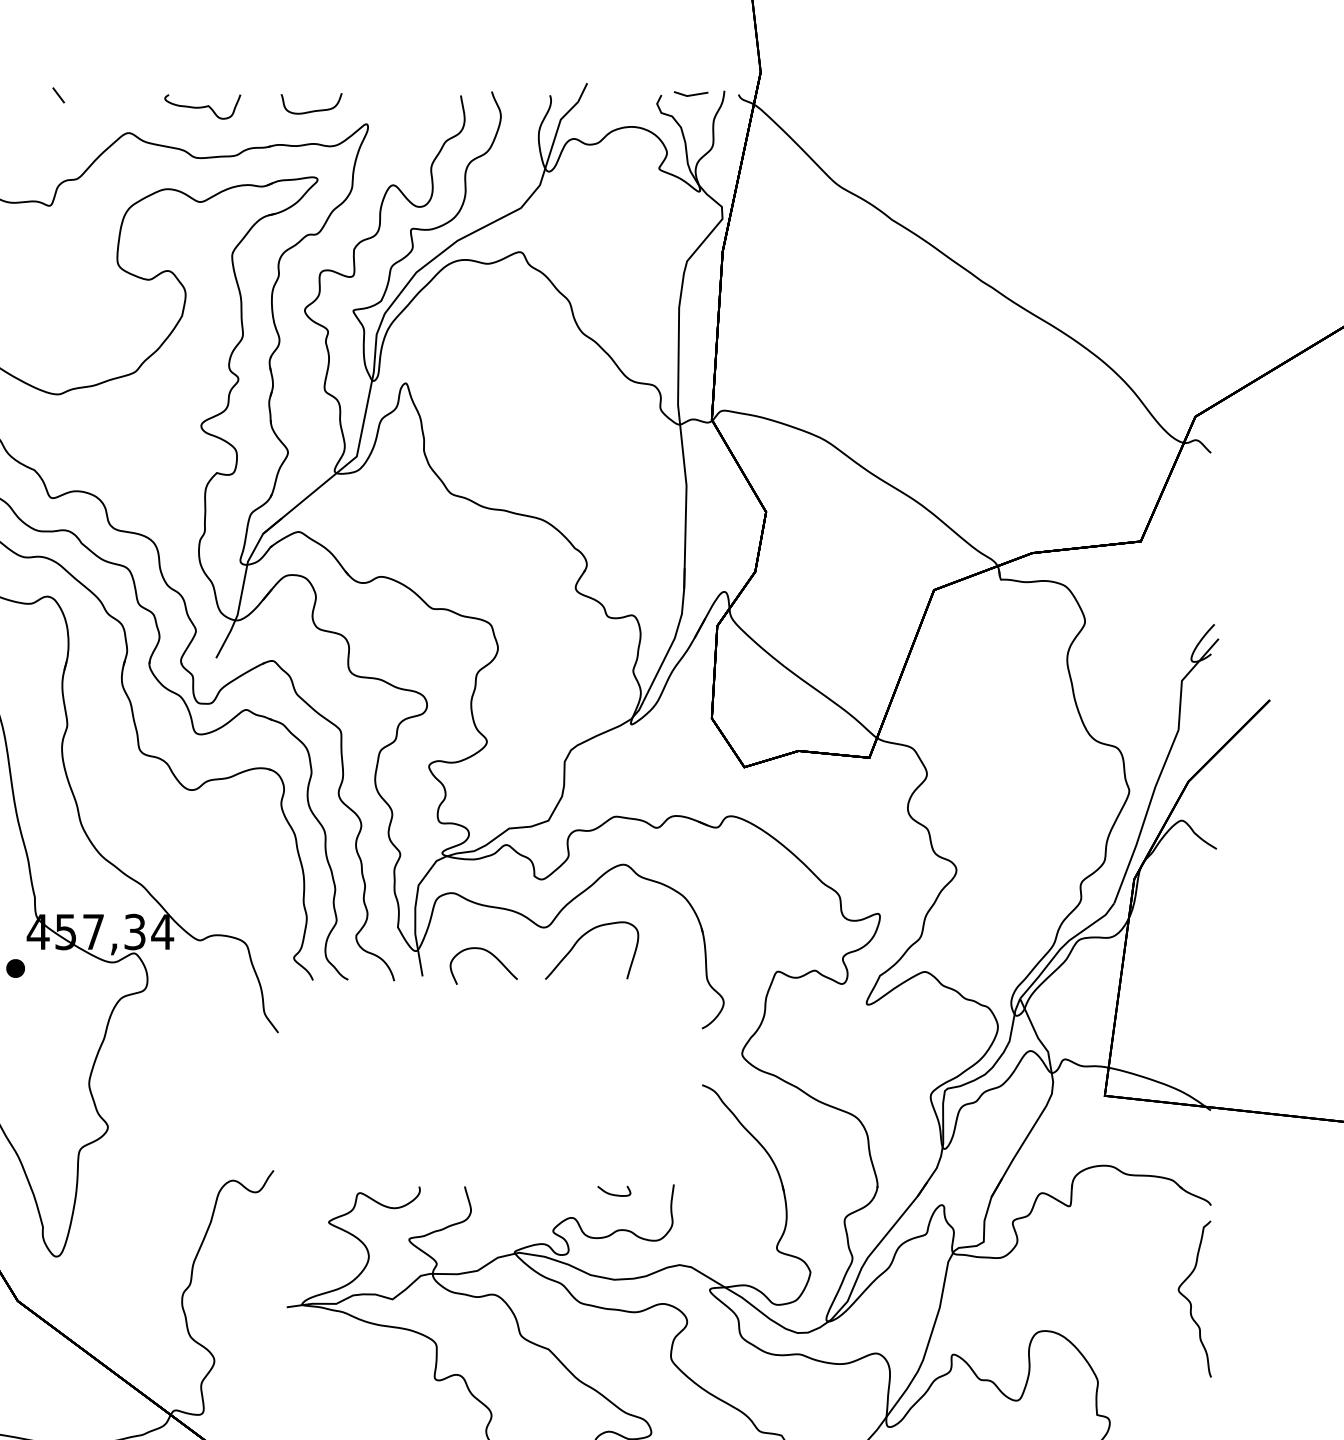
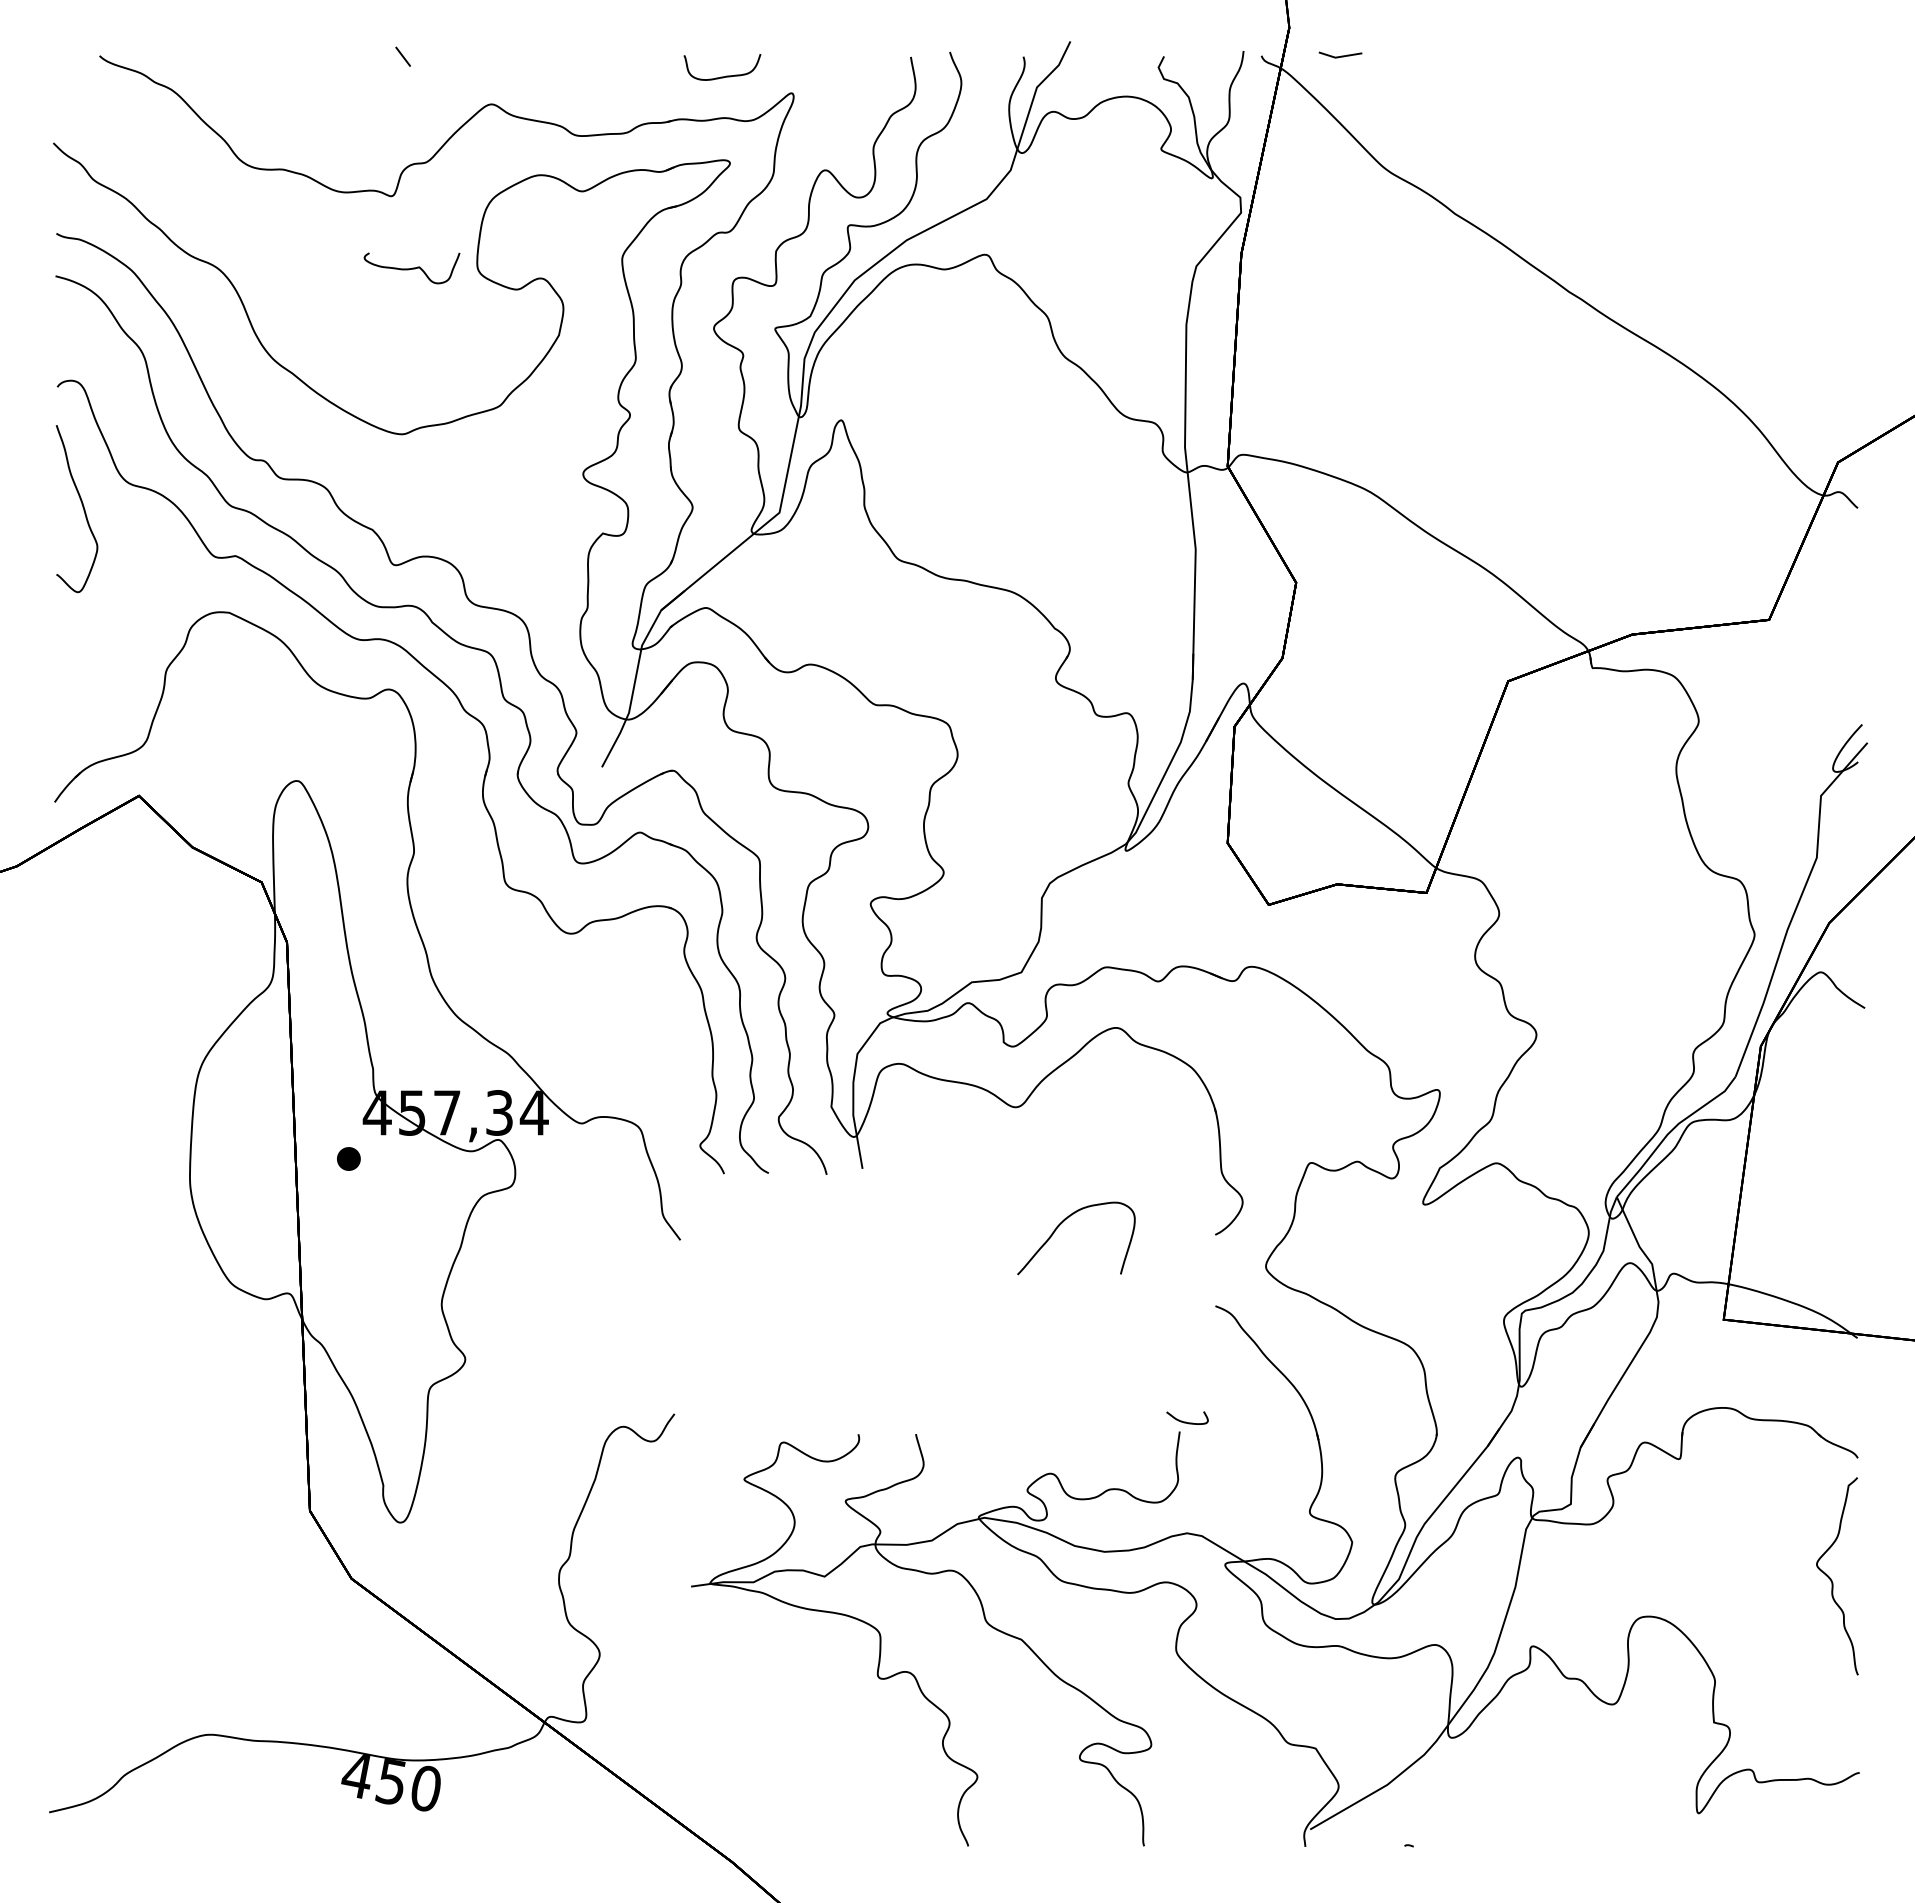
line: (691, 94) -> (1341, 55), moved
part: (202, 107) -> (411, 268), moved
curve: (581, 938) -> (1062, 1223), moved
curve: (493, 956) -> (951, 1143), removed
curve: (613, 1193) -> (1186, 1421), moved

